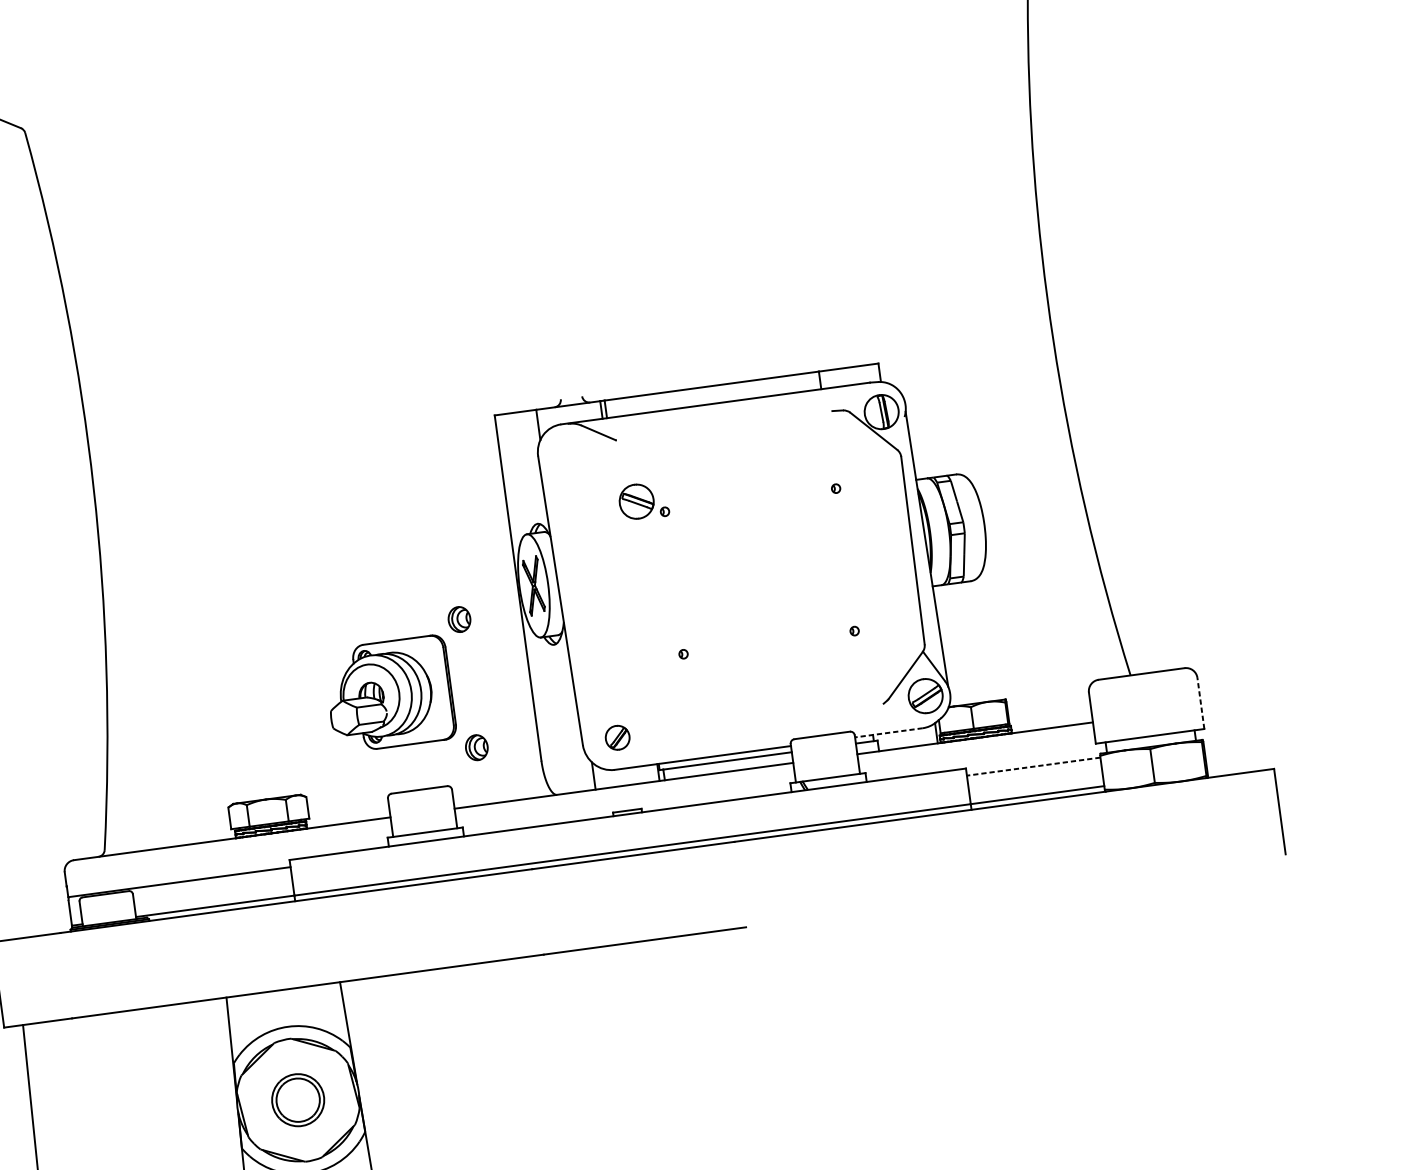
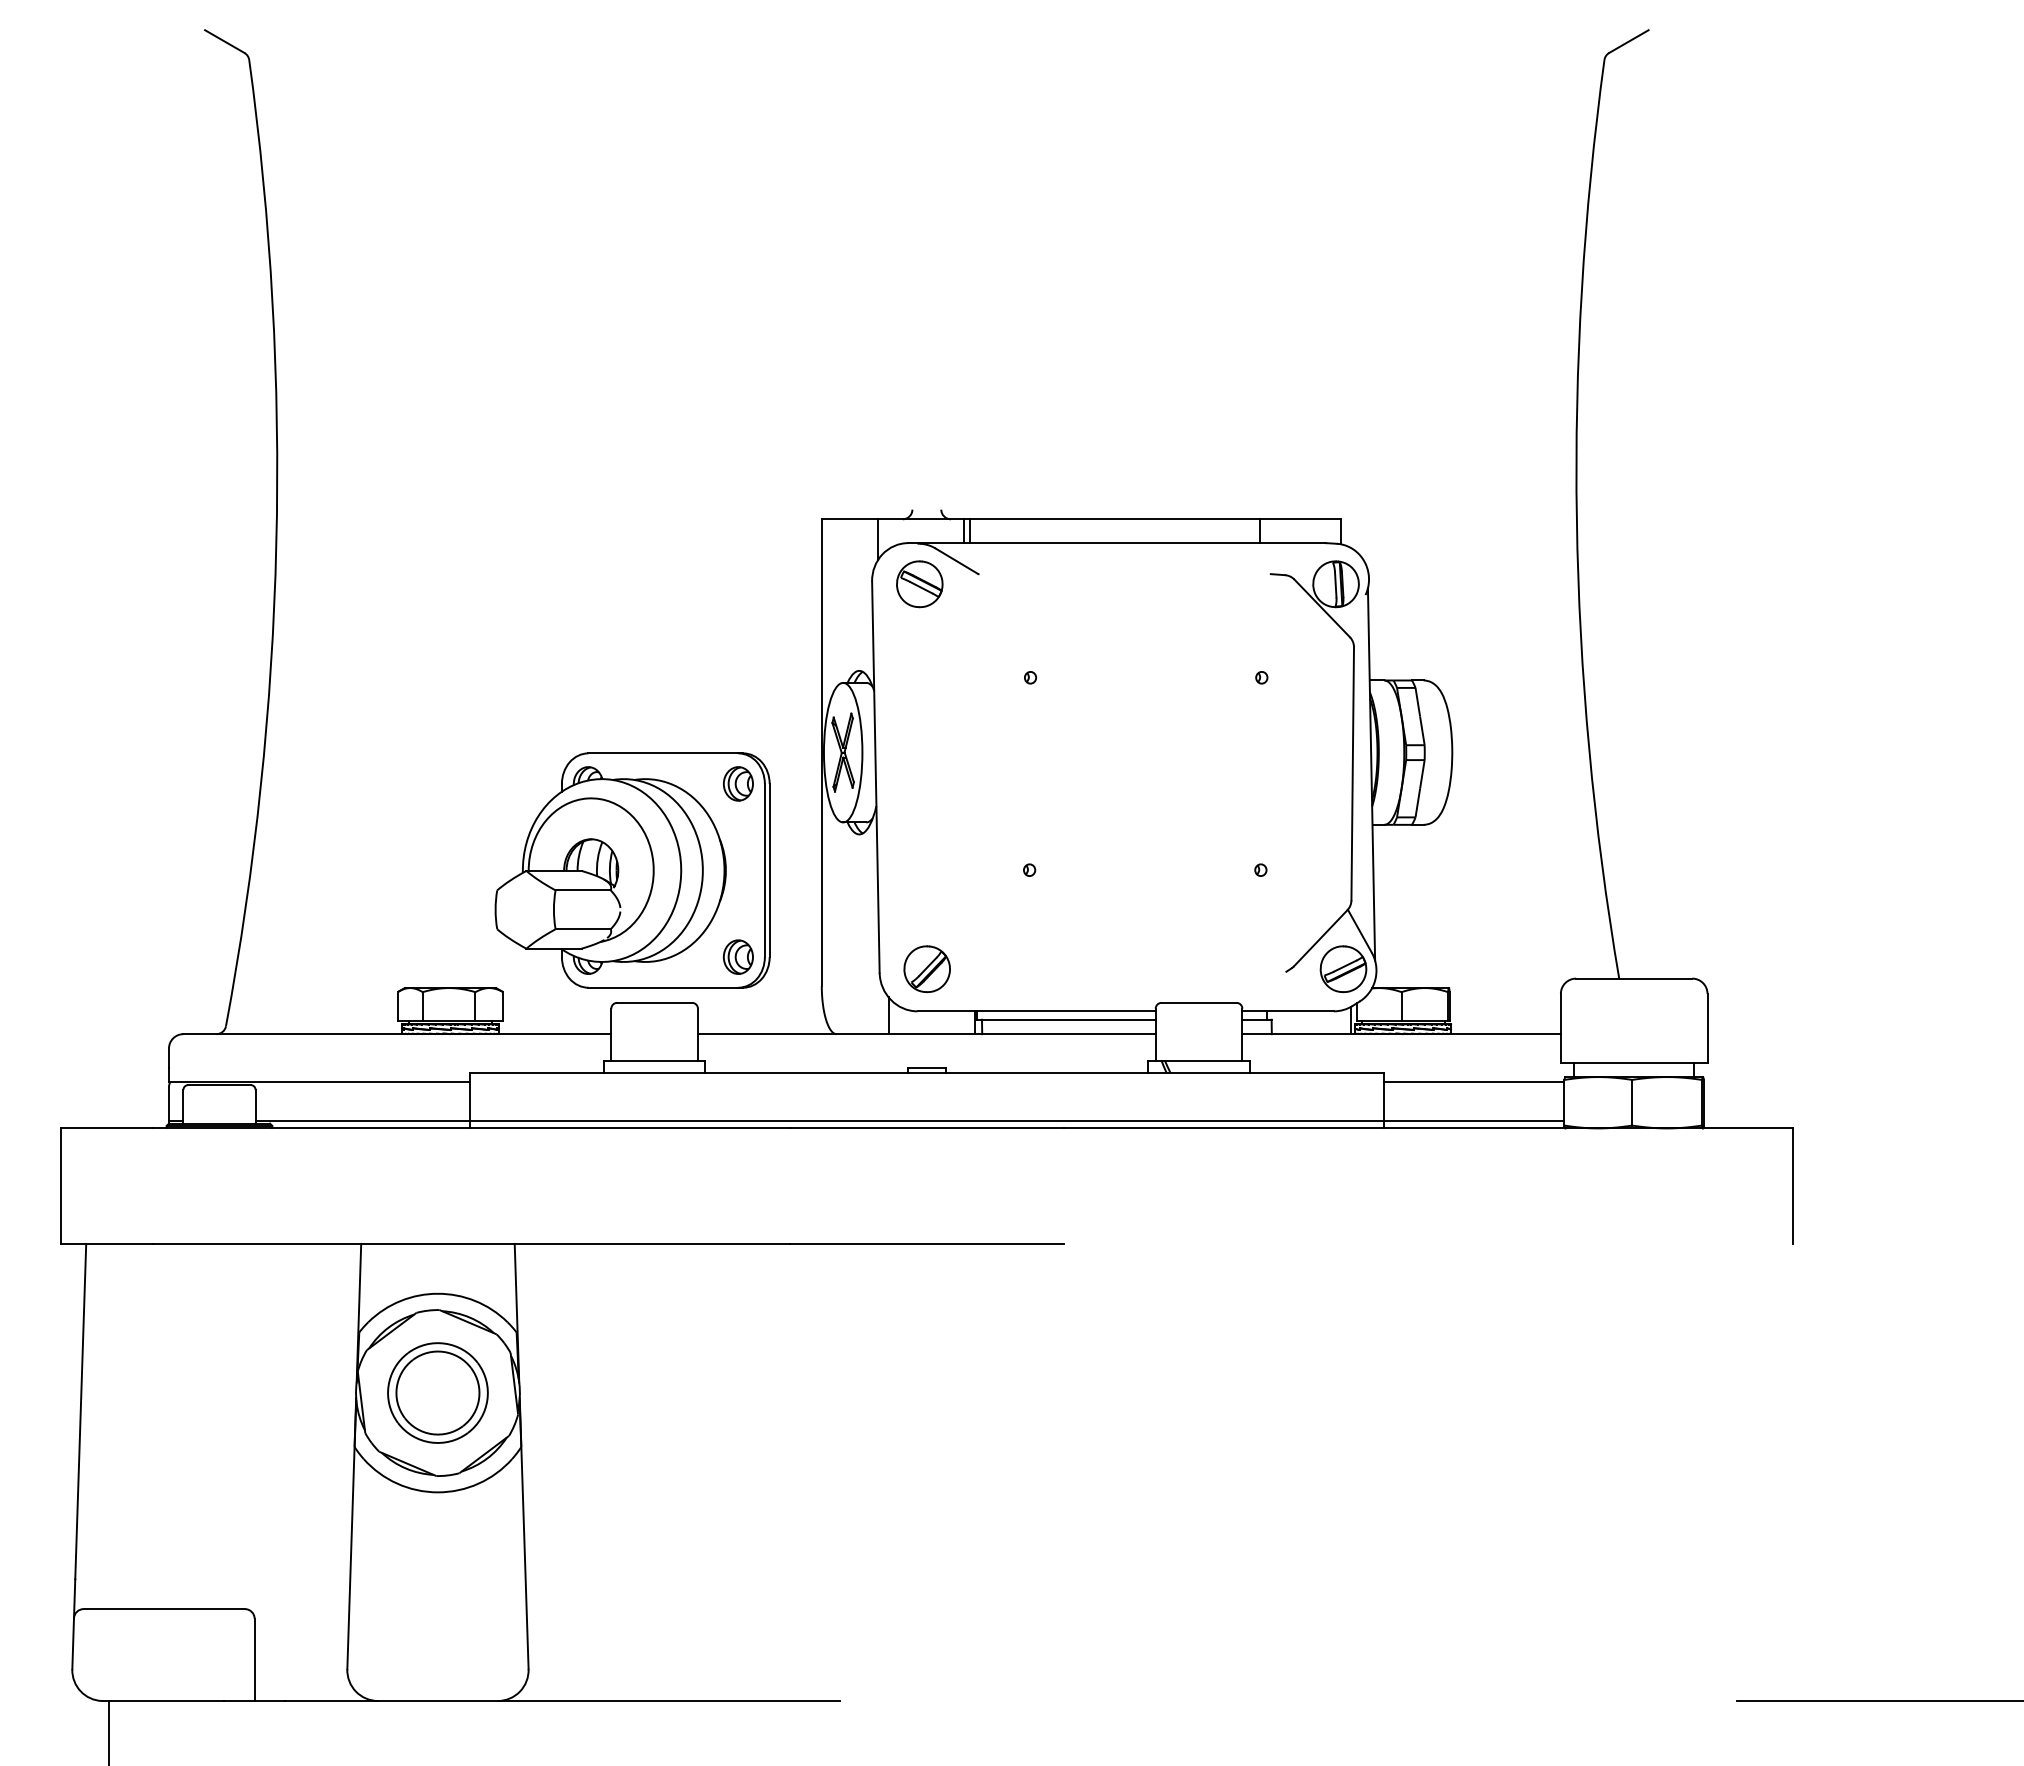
part: (636, 501) -> (919, 584), moved
part: (389, 694) -> (632, 870), size x1.67
line: (1200, 703) -> (1707, 1028), dashed -> solid
line: (889, 732) -> (1288, 1011), dashed -> solid
part: (617, 738) -> (926, 969), size x1.43
line: (1033, 766) -> (1473, 1082), dashed -> solid
part: (297, 1099) -> (437, 1392), size x1.43

